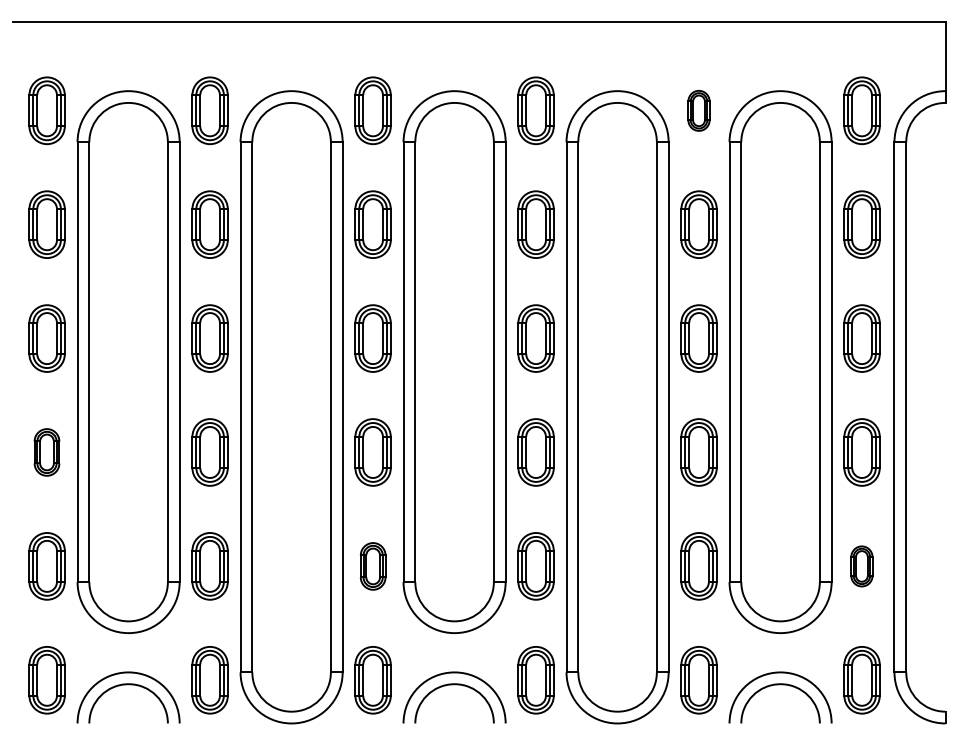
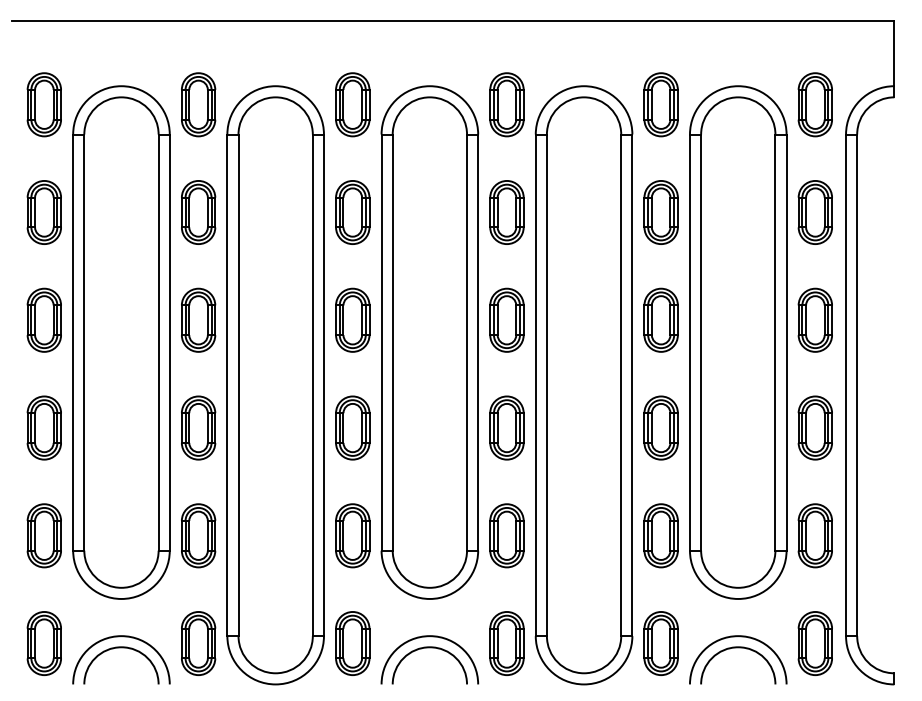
part: (698, 110) -> (660, 104), size x1.67
part: (46, 451) -> (43, 427), size x1.43
part: (372, 566) -> (352, 535), size x1.43
part: (861, 566) -> (814, 535), size x1.67

